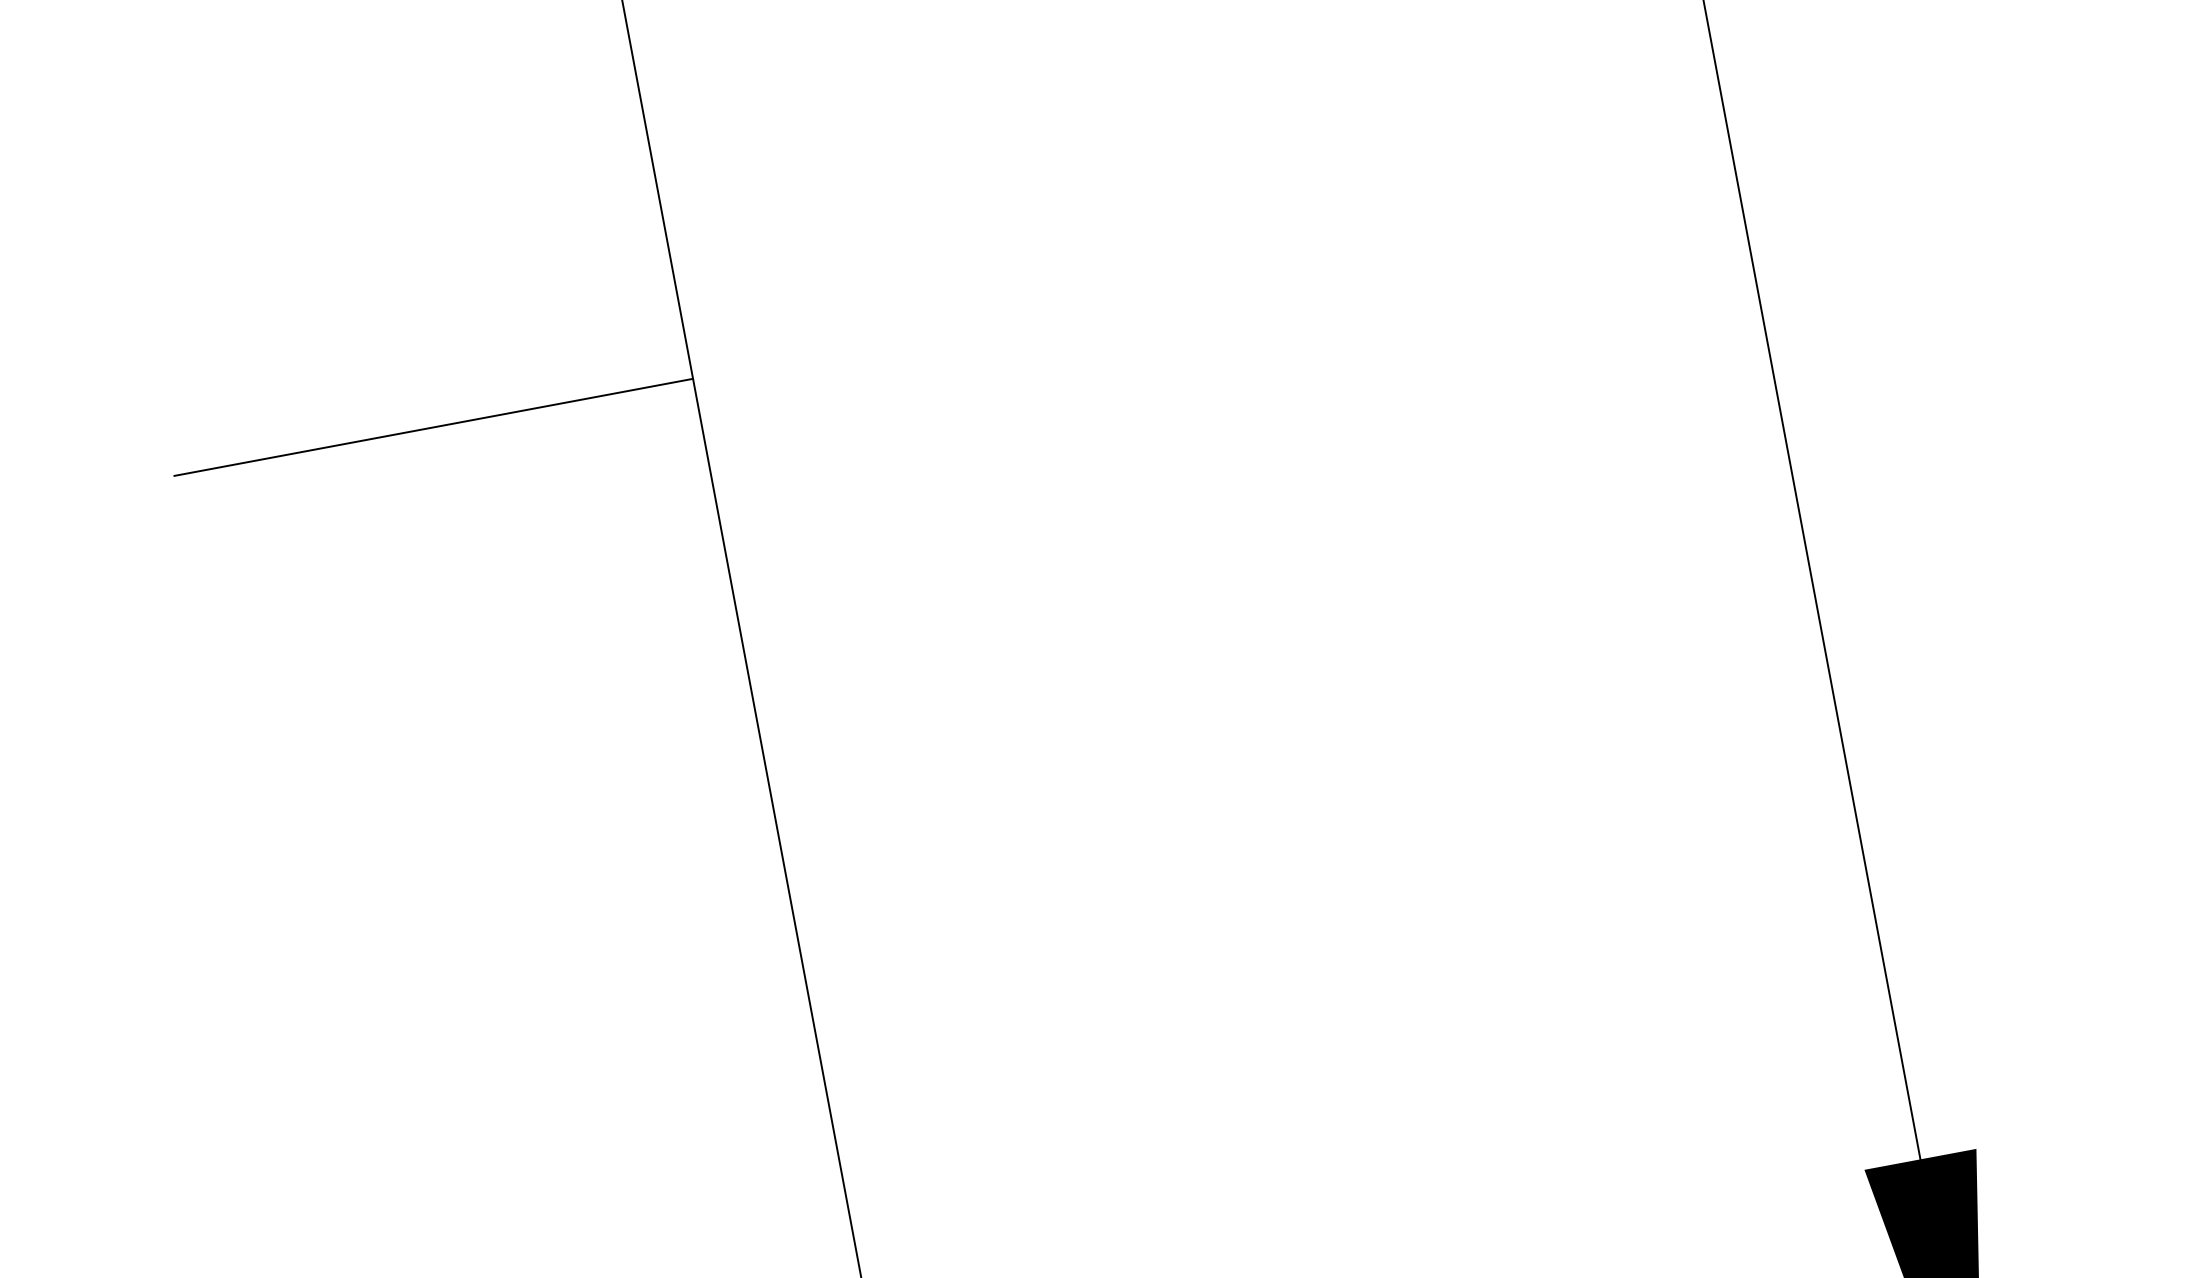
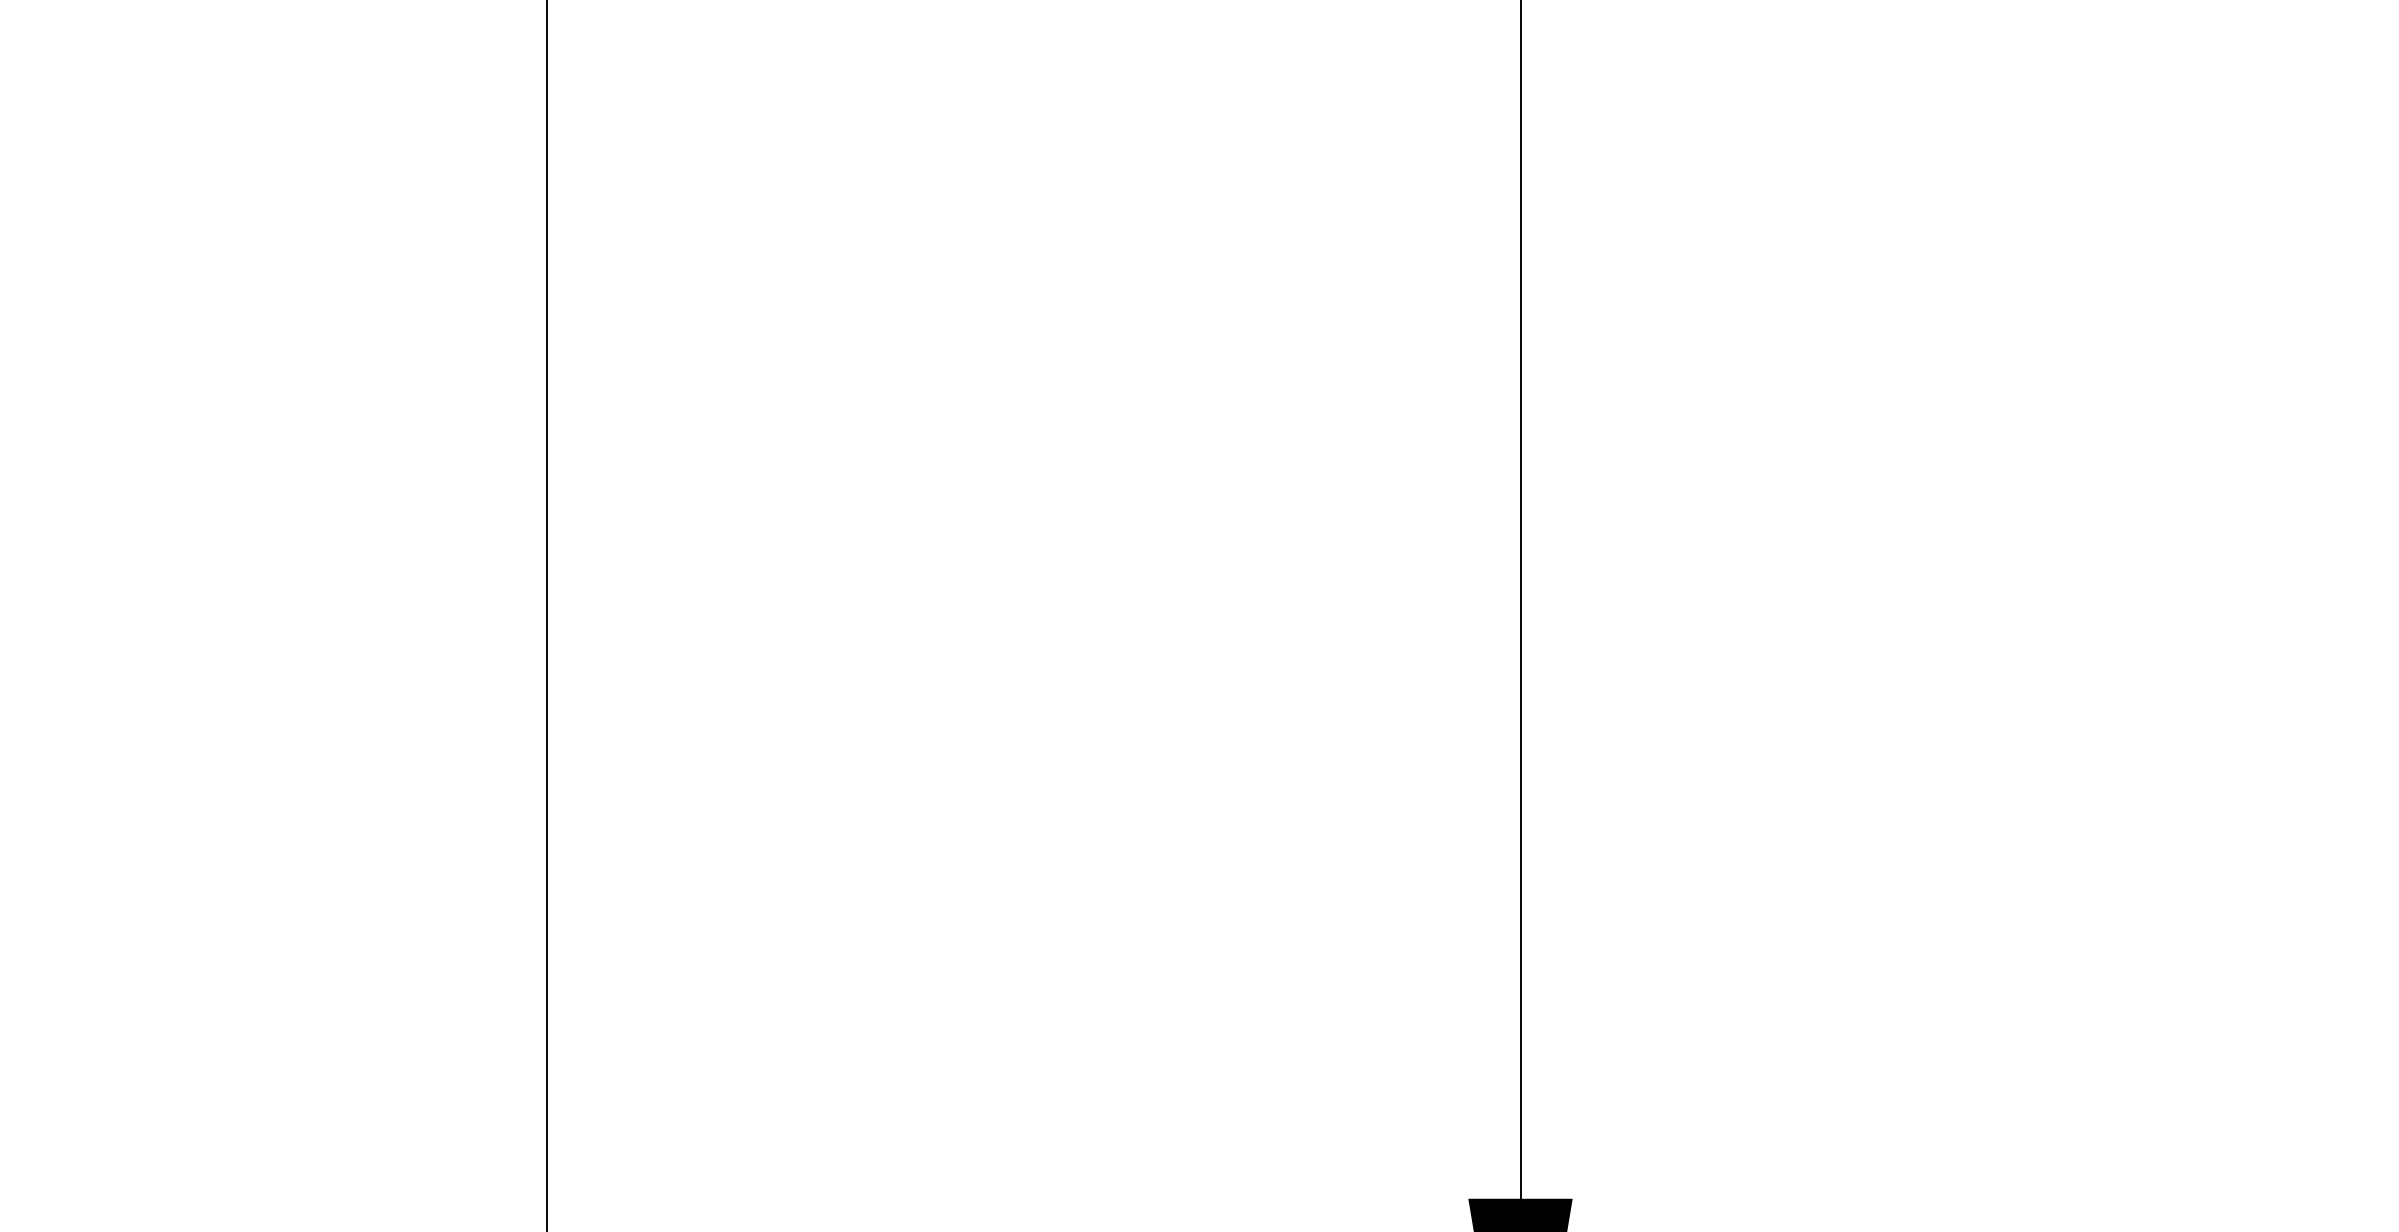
line: (433, 427) -> (304, 288), removed

